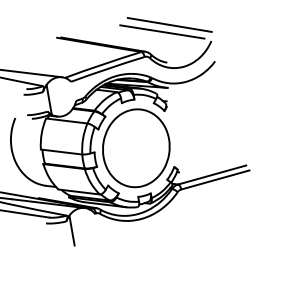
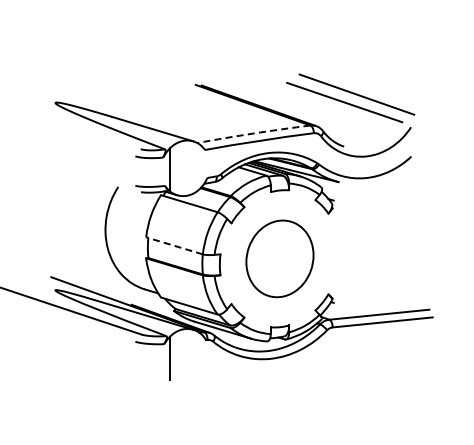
arc: (102, 64) -> (253, 133), solid -> dashed
part: (135, 148) -> (279, 258), size x0.7
line: (61, 151) -> (174, 245), solid -> dashed

